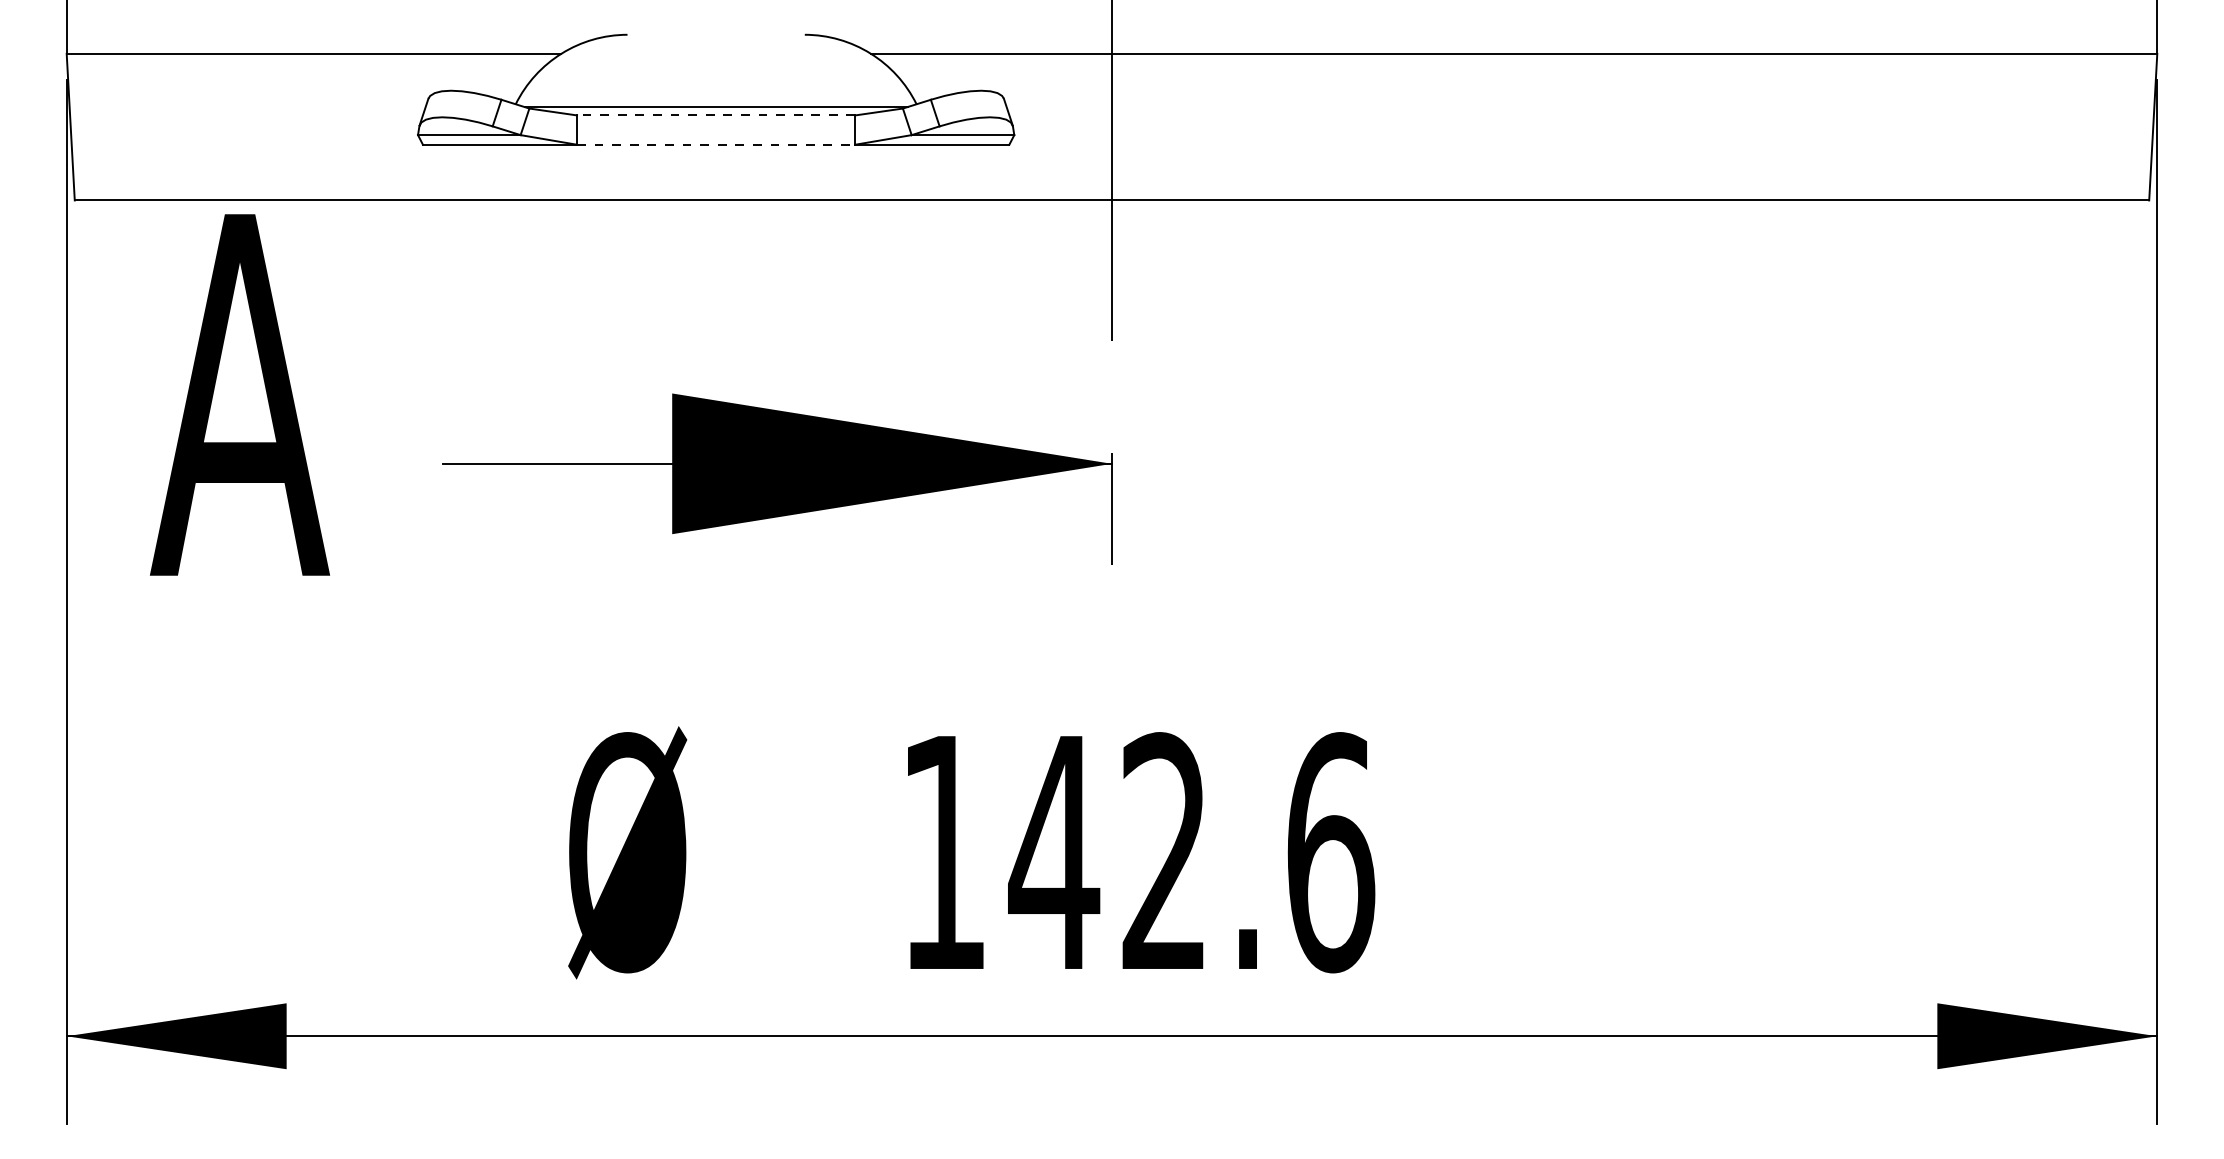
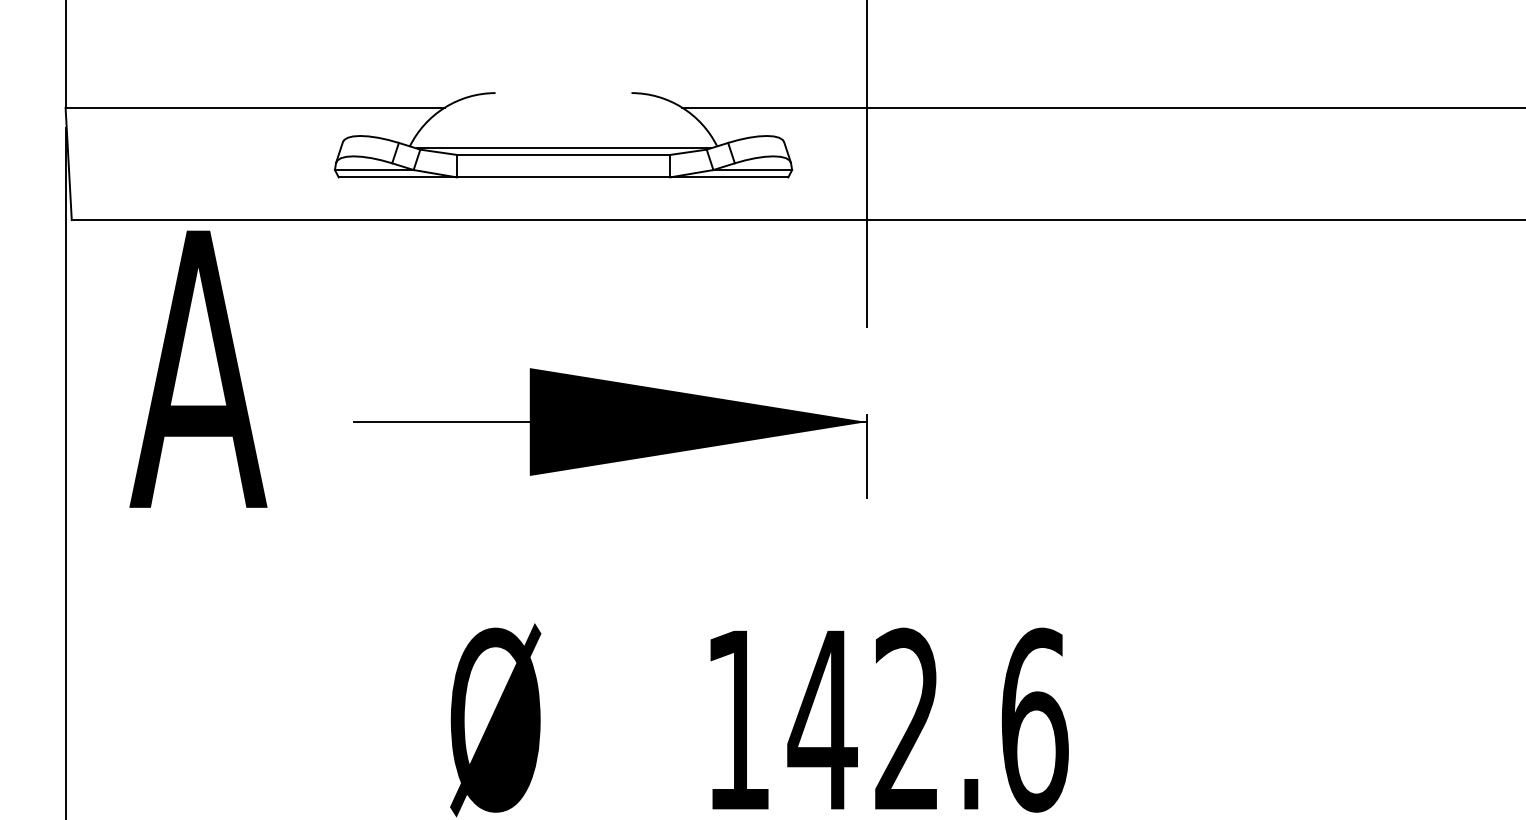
line: (715, 115) -> (563, 154), dashed -> solid
line: (716, 144) -> (563, 177), dashed -> solid

